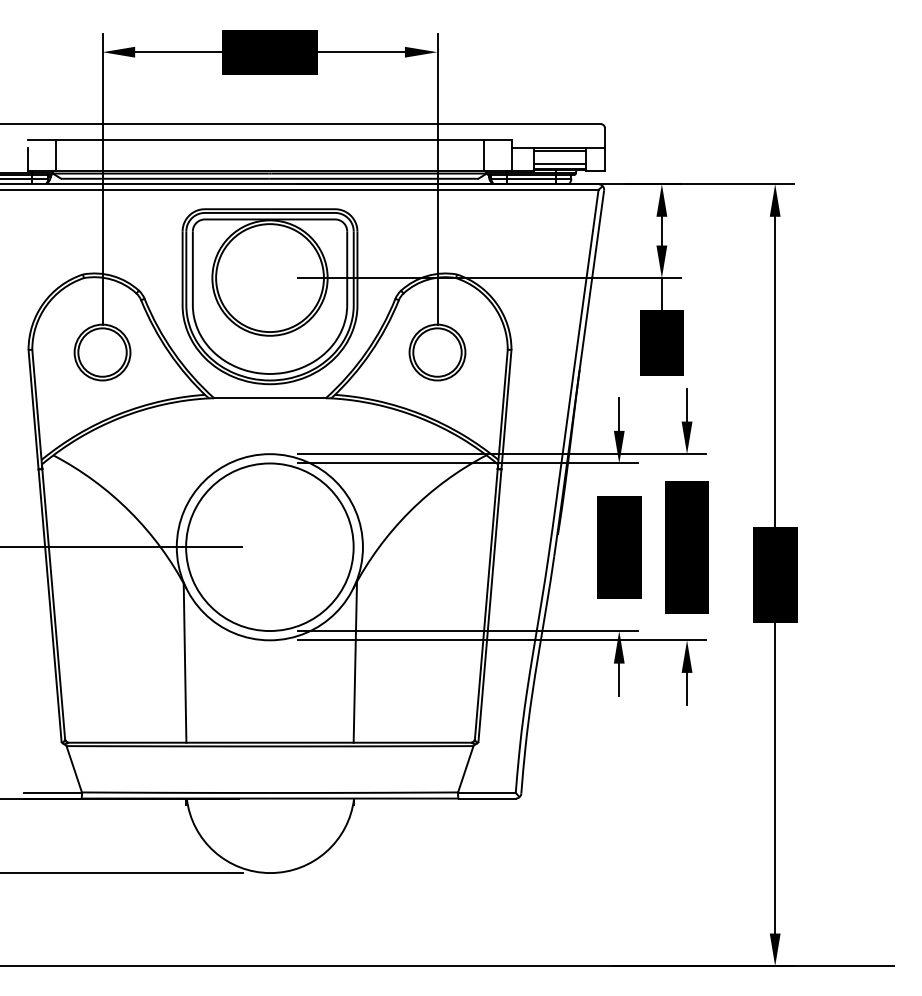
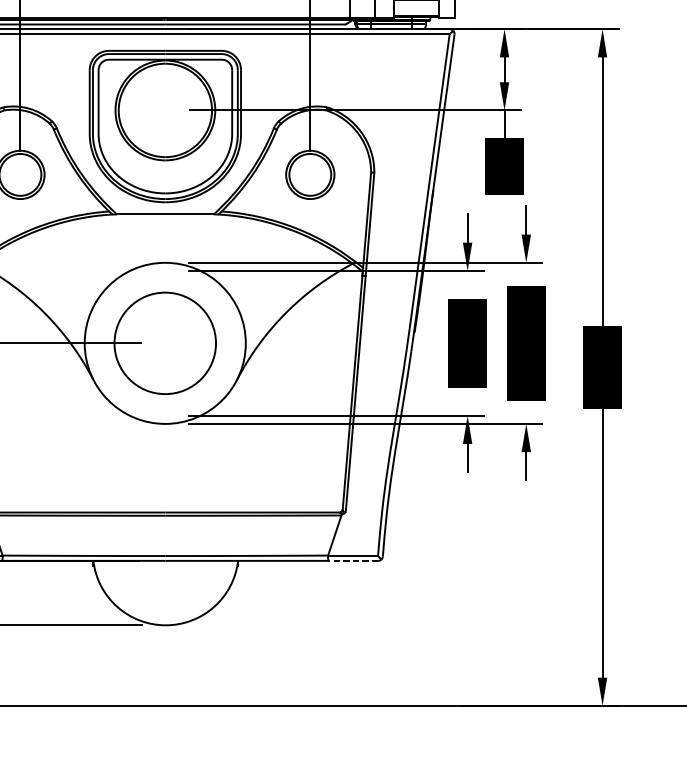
line: (559, 163) -> (415, 11), removed
circle: (269, 547) -> (164, 343), size x0.7
line: (355, 661) -> (239, 442), removed
line: (184, 662) -> (91, 443), removed
line: (486, 798) -> (352, 560), solid -> dashed

